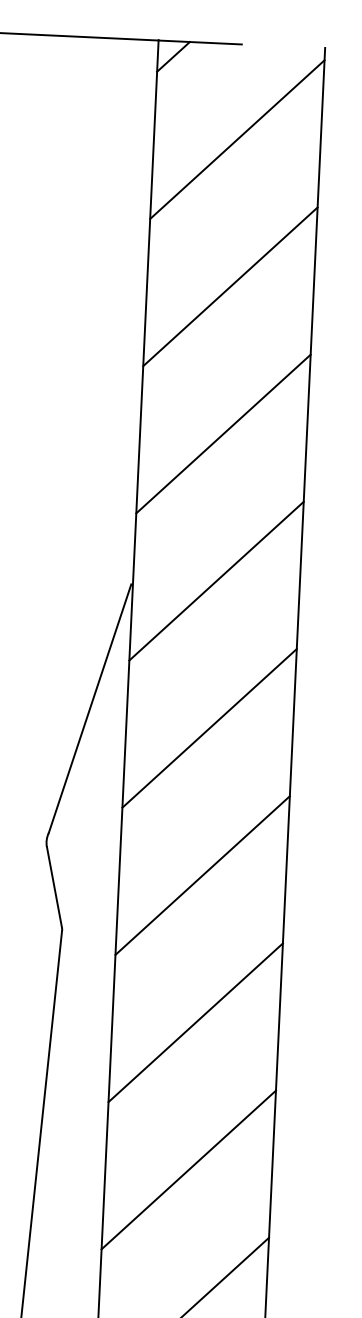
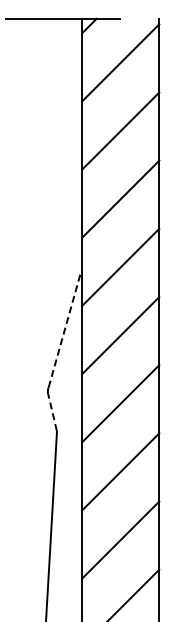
line: (90, 709) -> (65, 329), solid -> dashed
line: (54, 887) -> (52, 412), solid -> dashed

